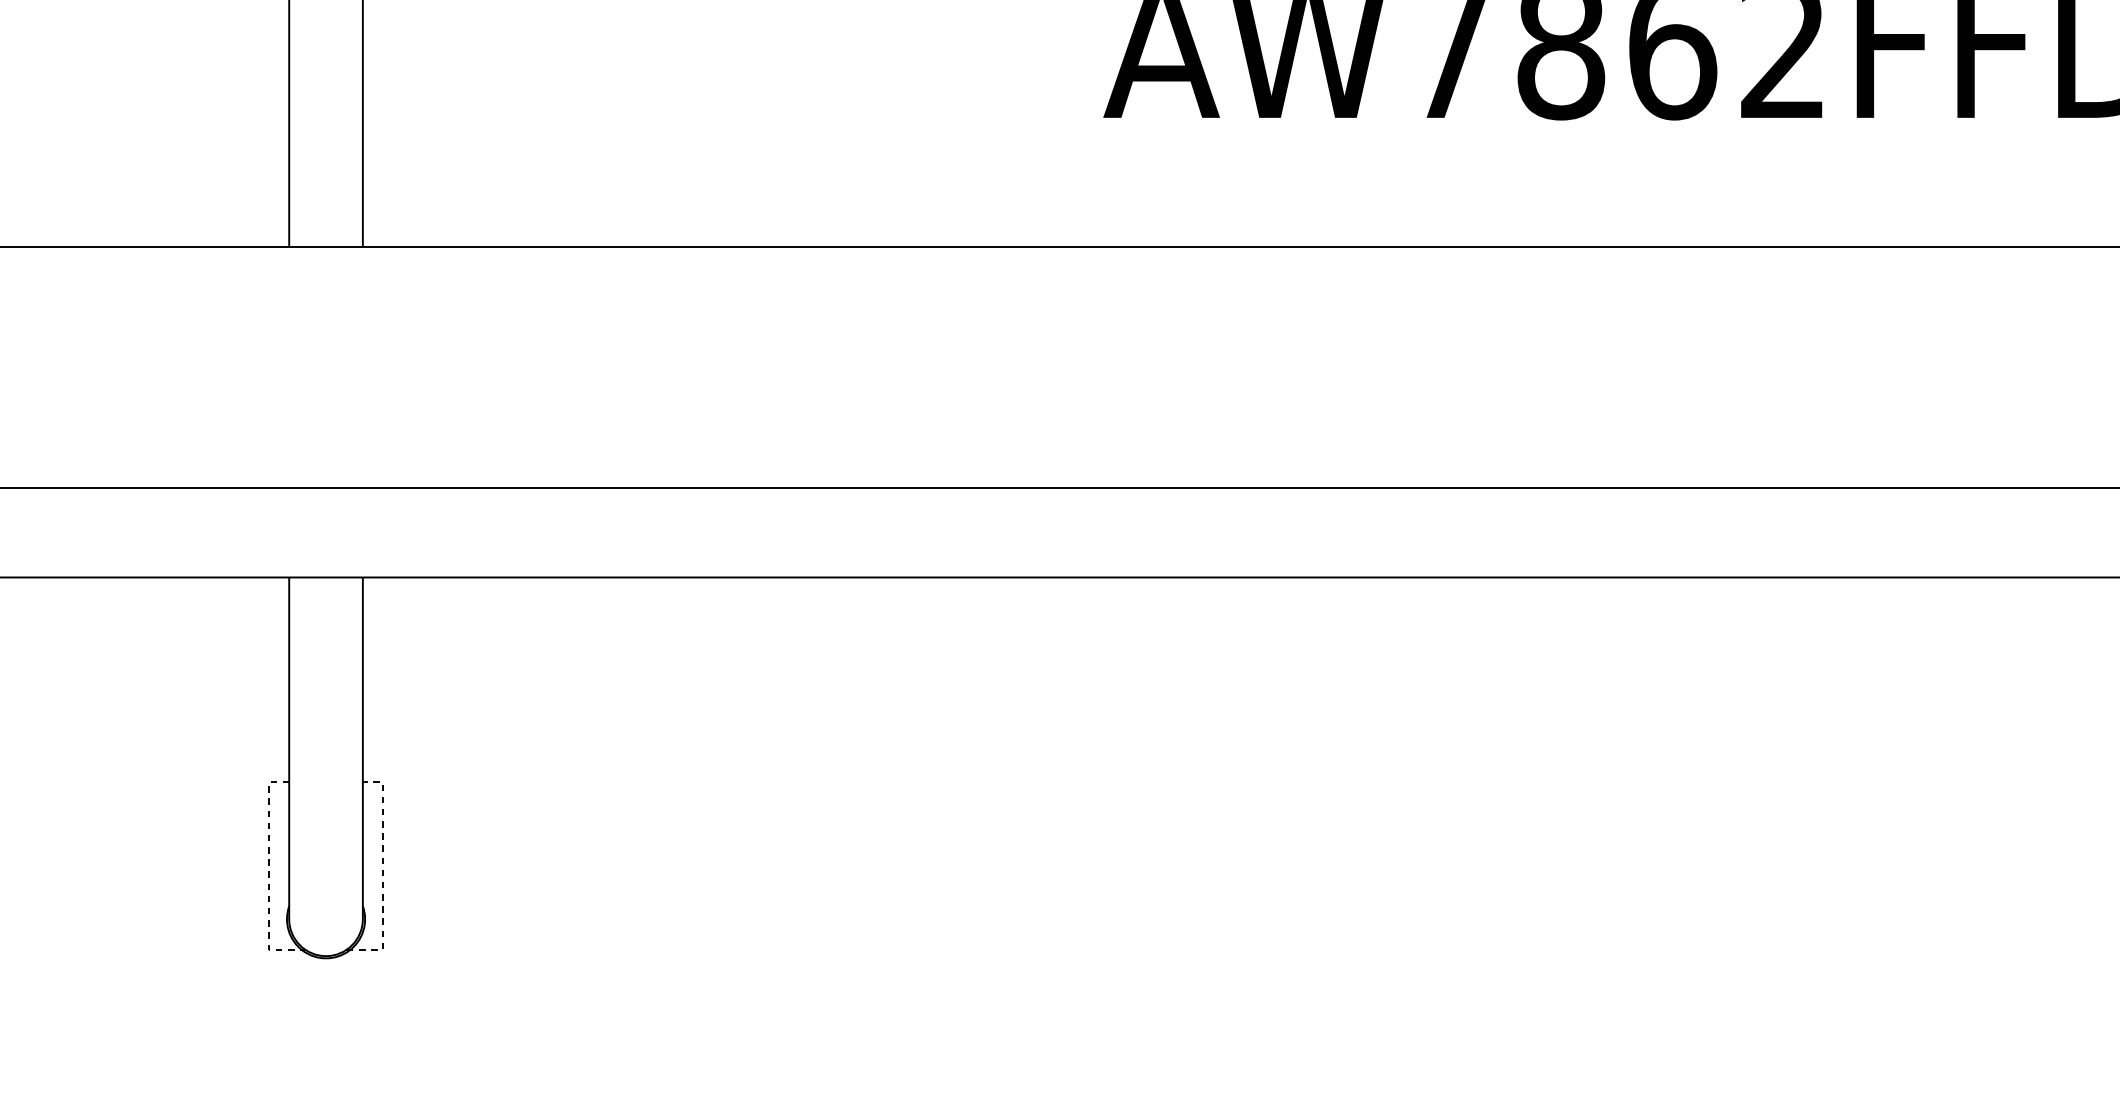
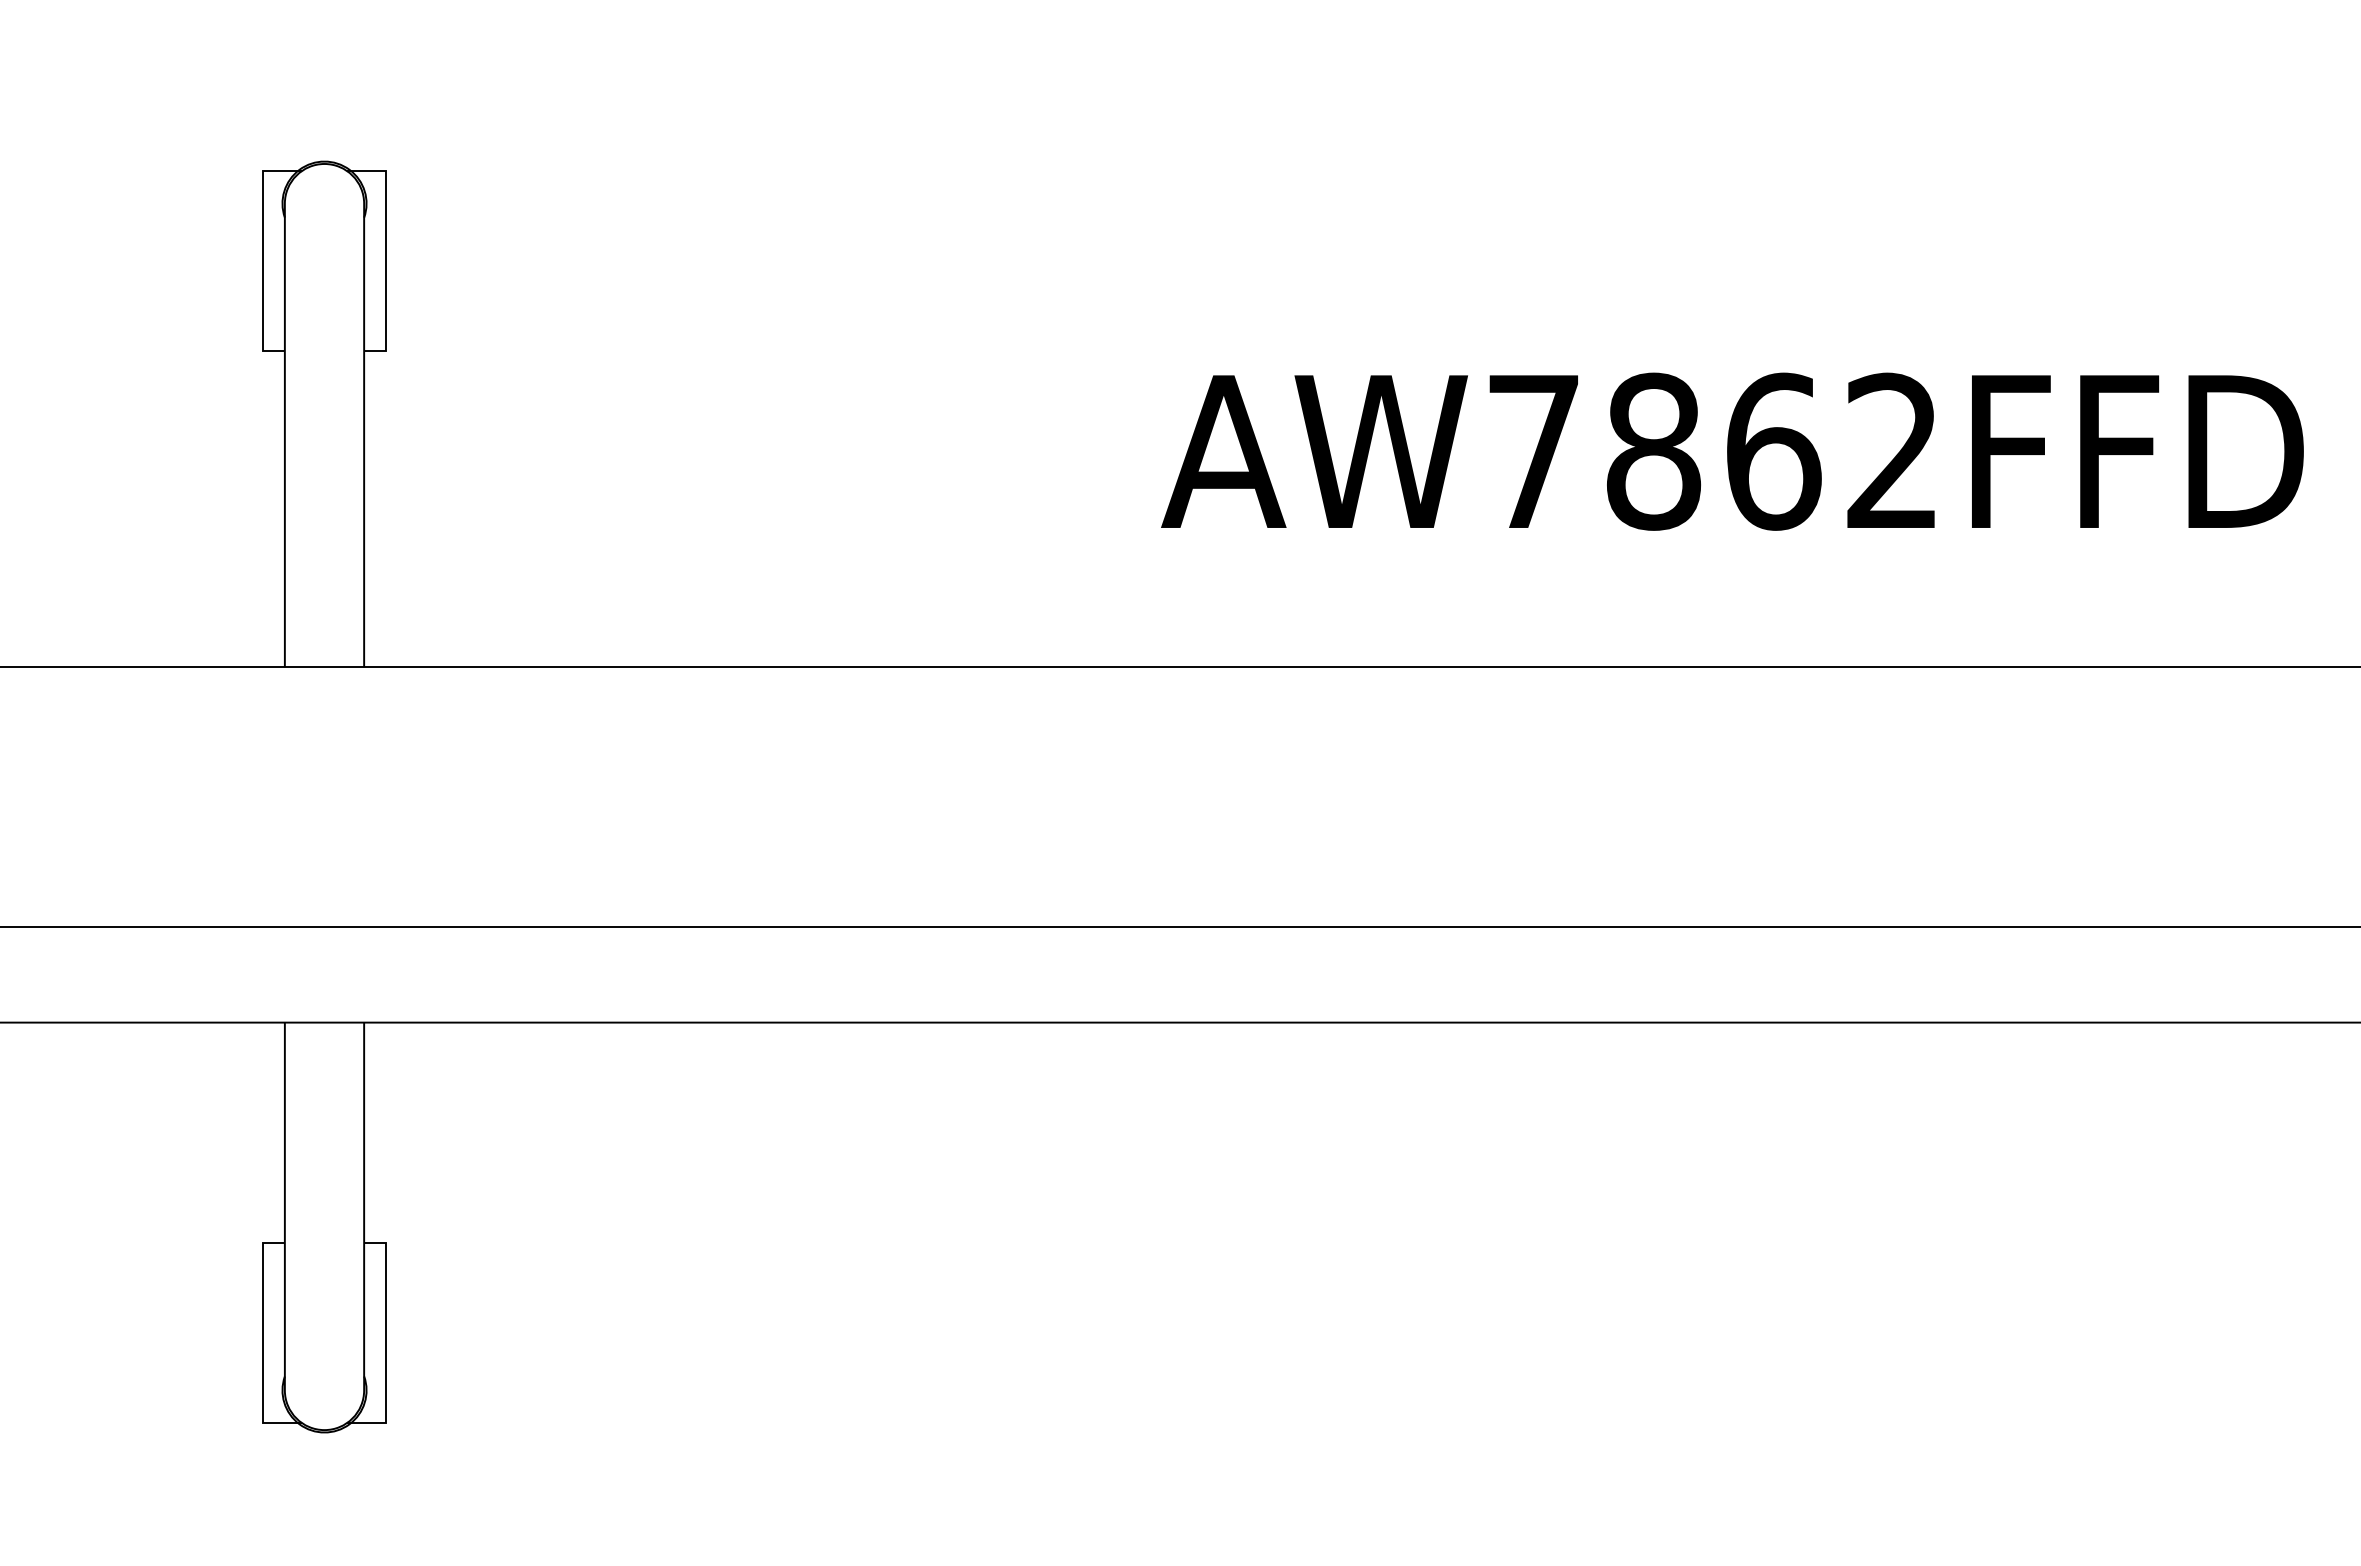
line: (269, 873) -> (263, 1341), dashed -> solid
line: (382, 873) -> (385, 1341), dashed -> solid

